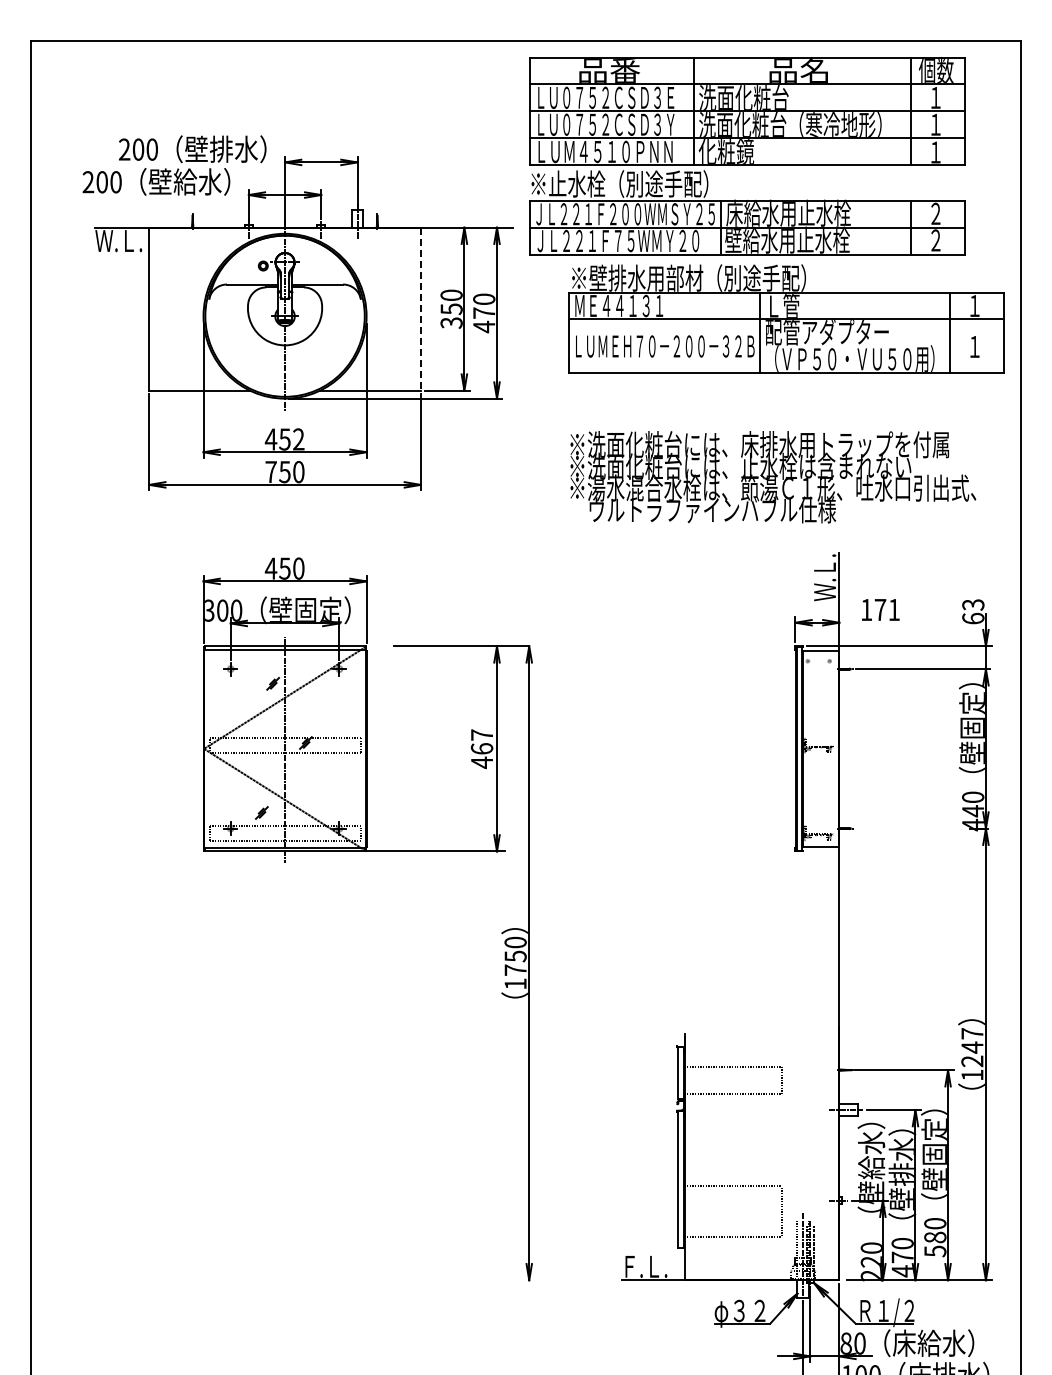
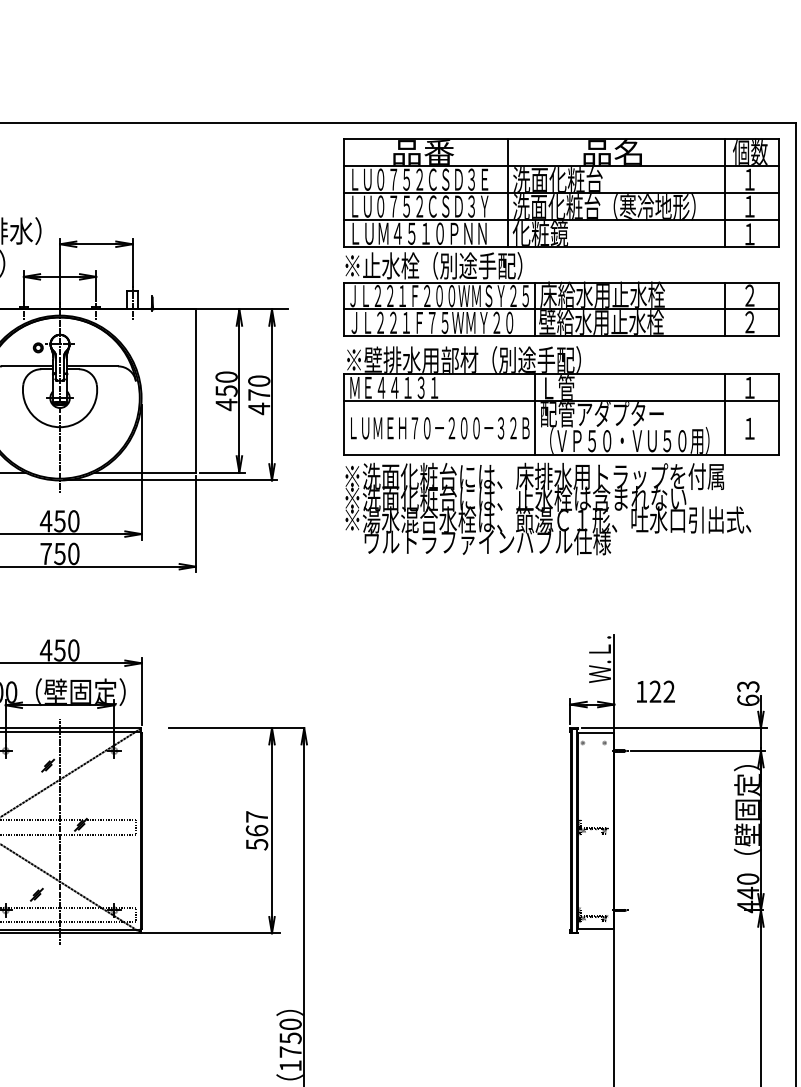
part: (747, 156) -> (561, 238), moved
line: (420, 309) -> (195, 391), dashed -> solid
text: (451, 322) -> (226, 404), 350 -> 450
text: (298, 439) -> (73, 521), 452 -> 450
text: (773, 477) -> (548, 509), moved
text: (886, 609) -> (661, 691), 171 -> 122
text: (482, 762) -> (257, 844), 467 -> 567

